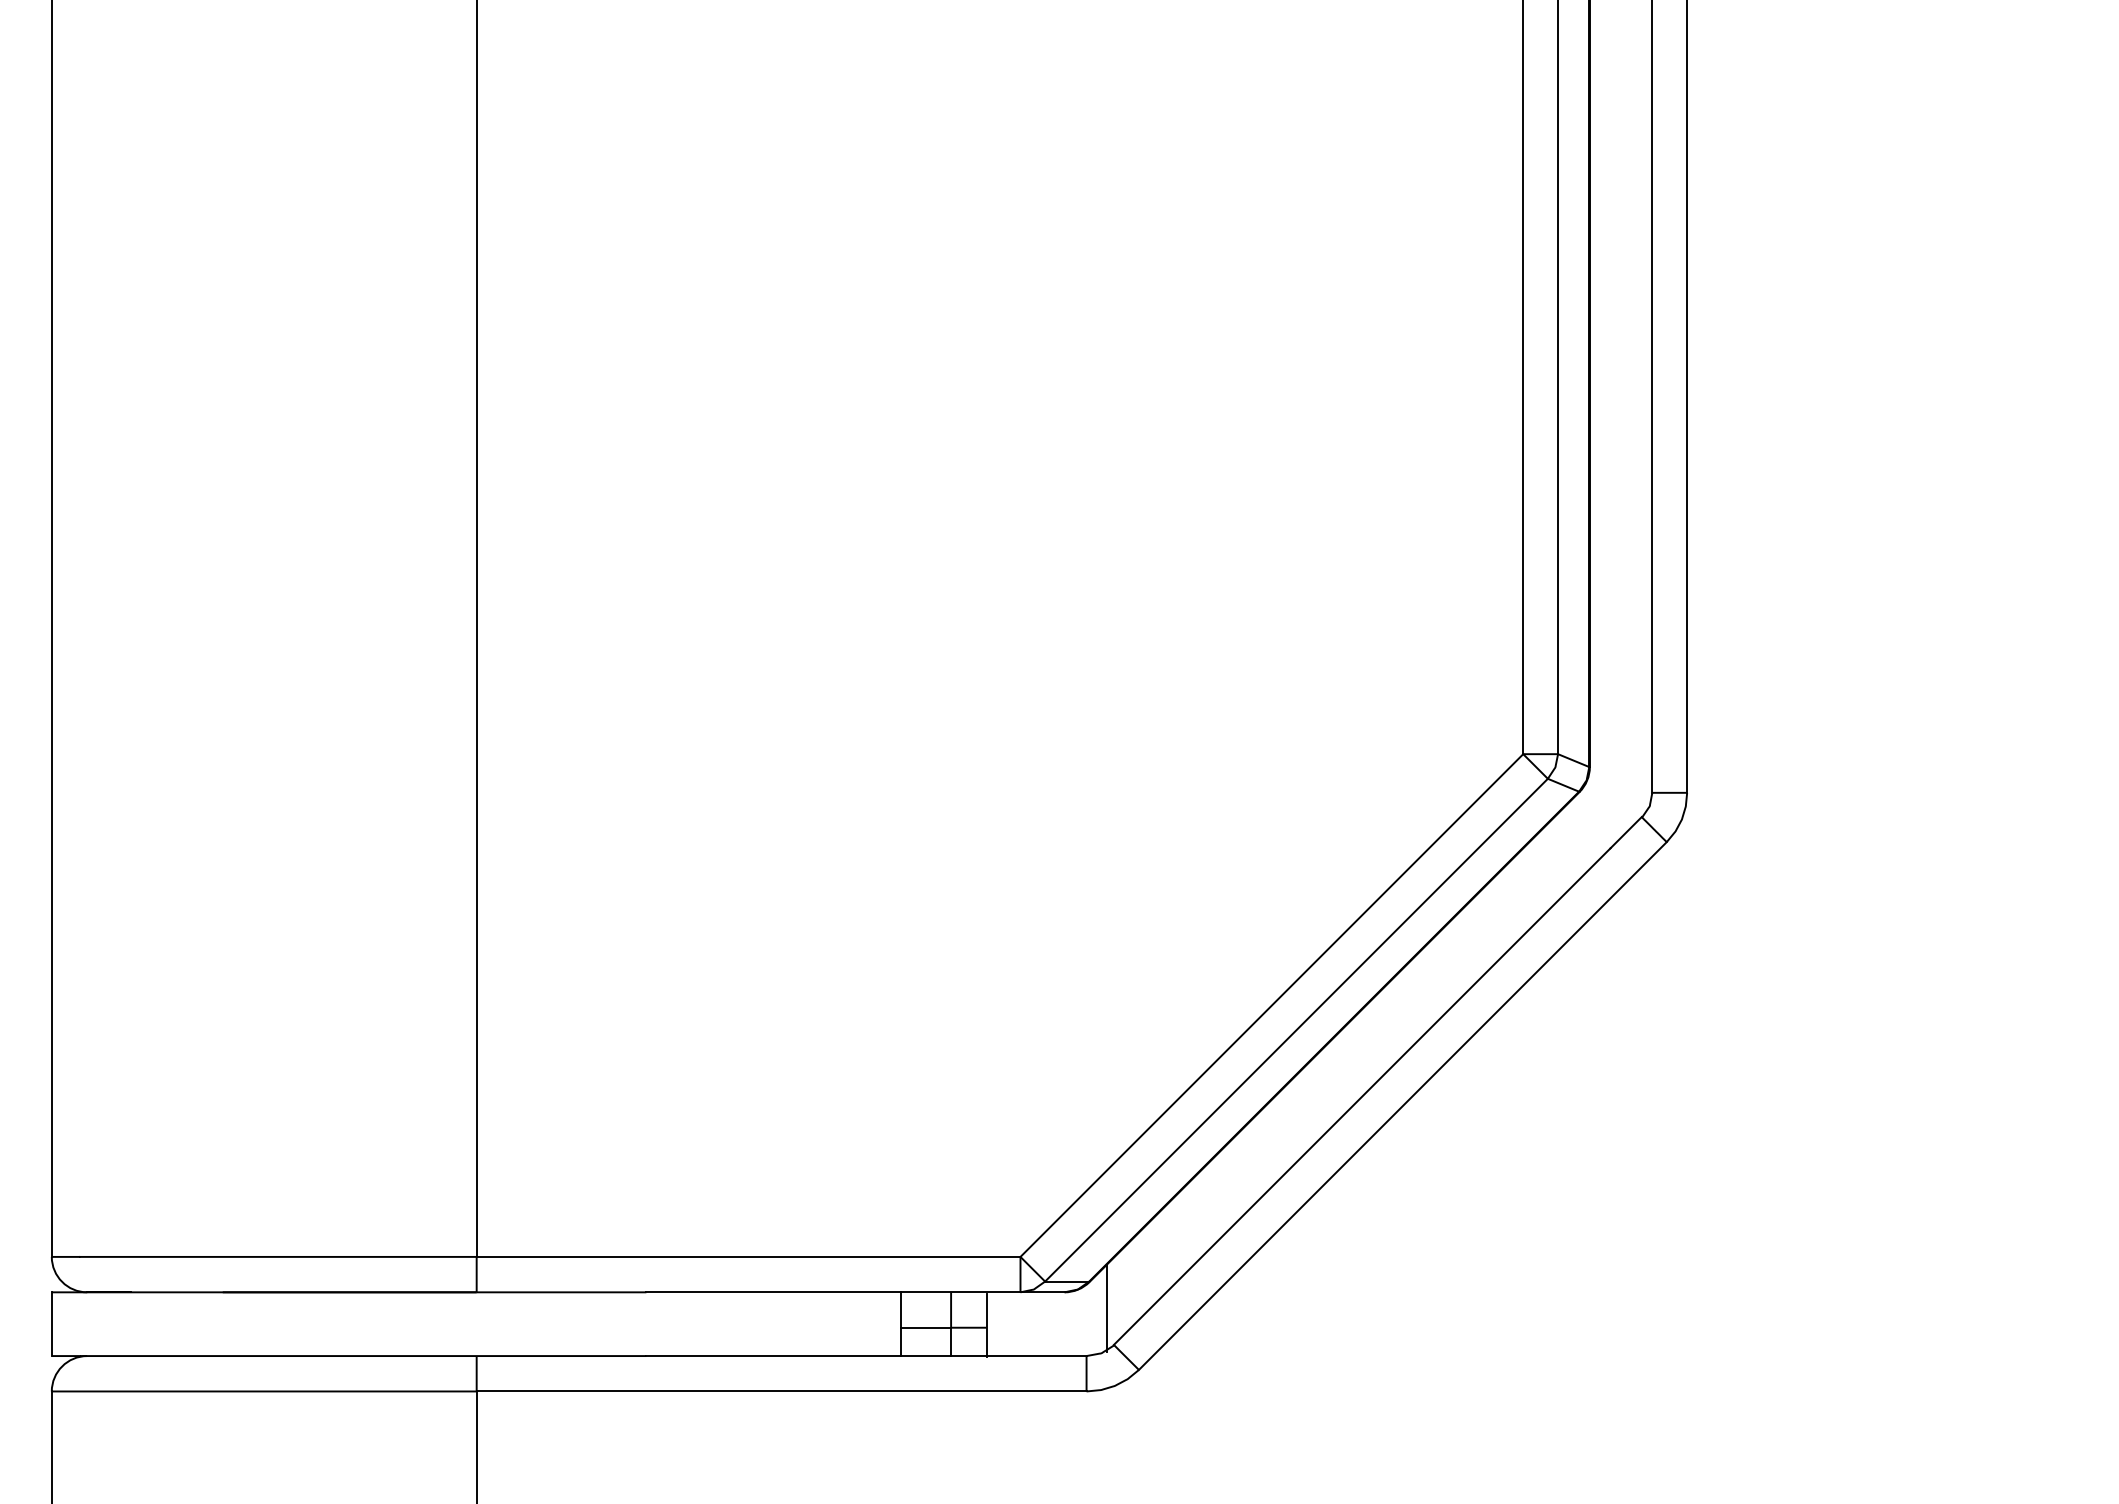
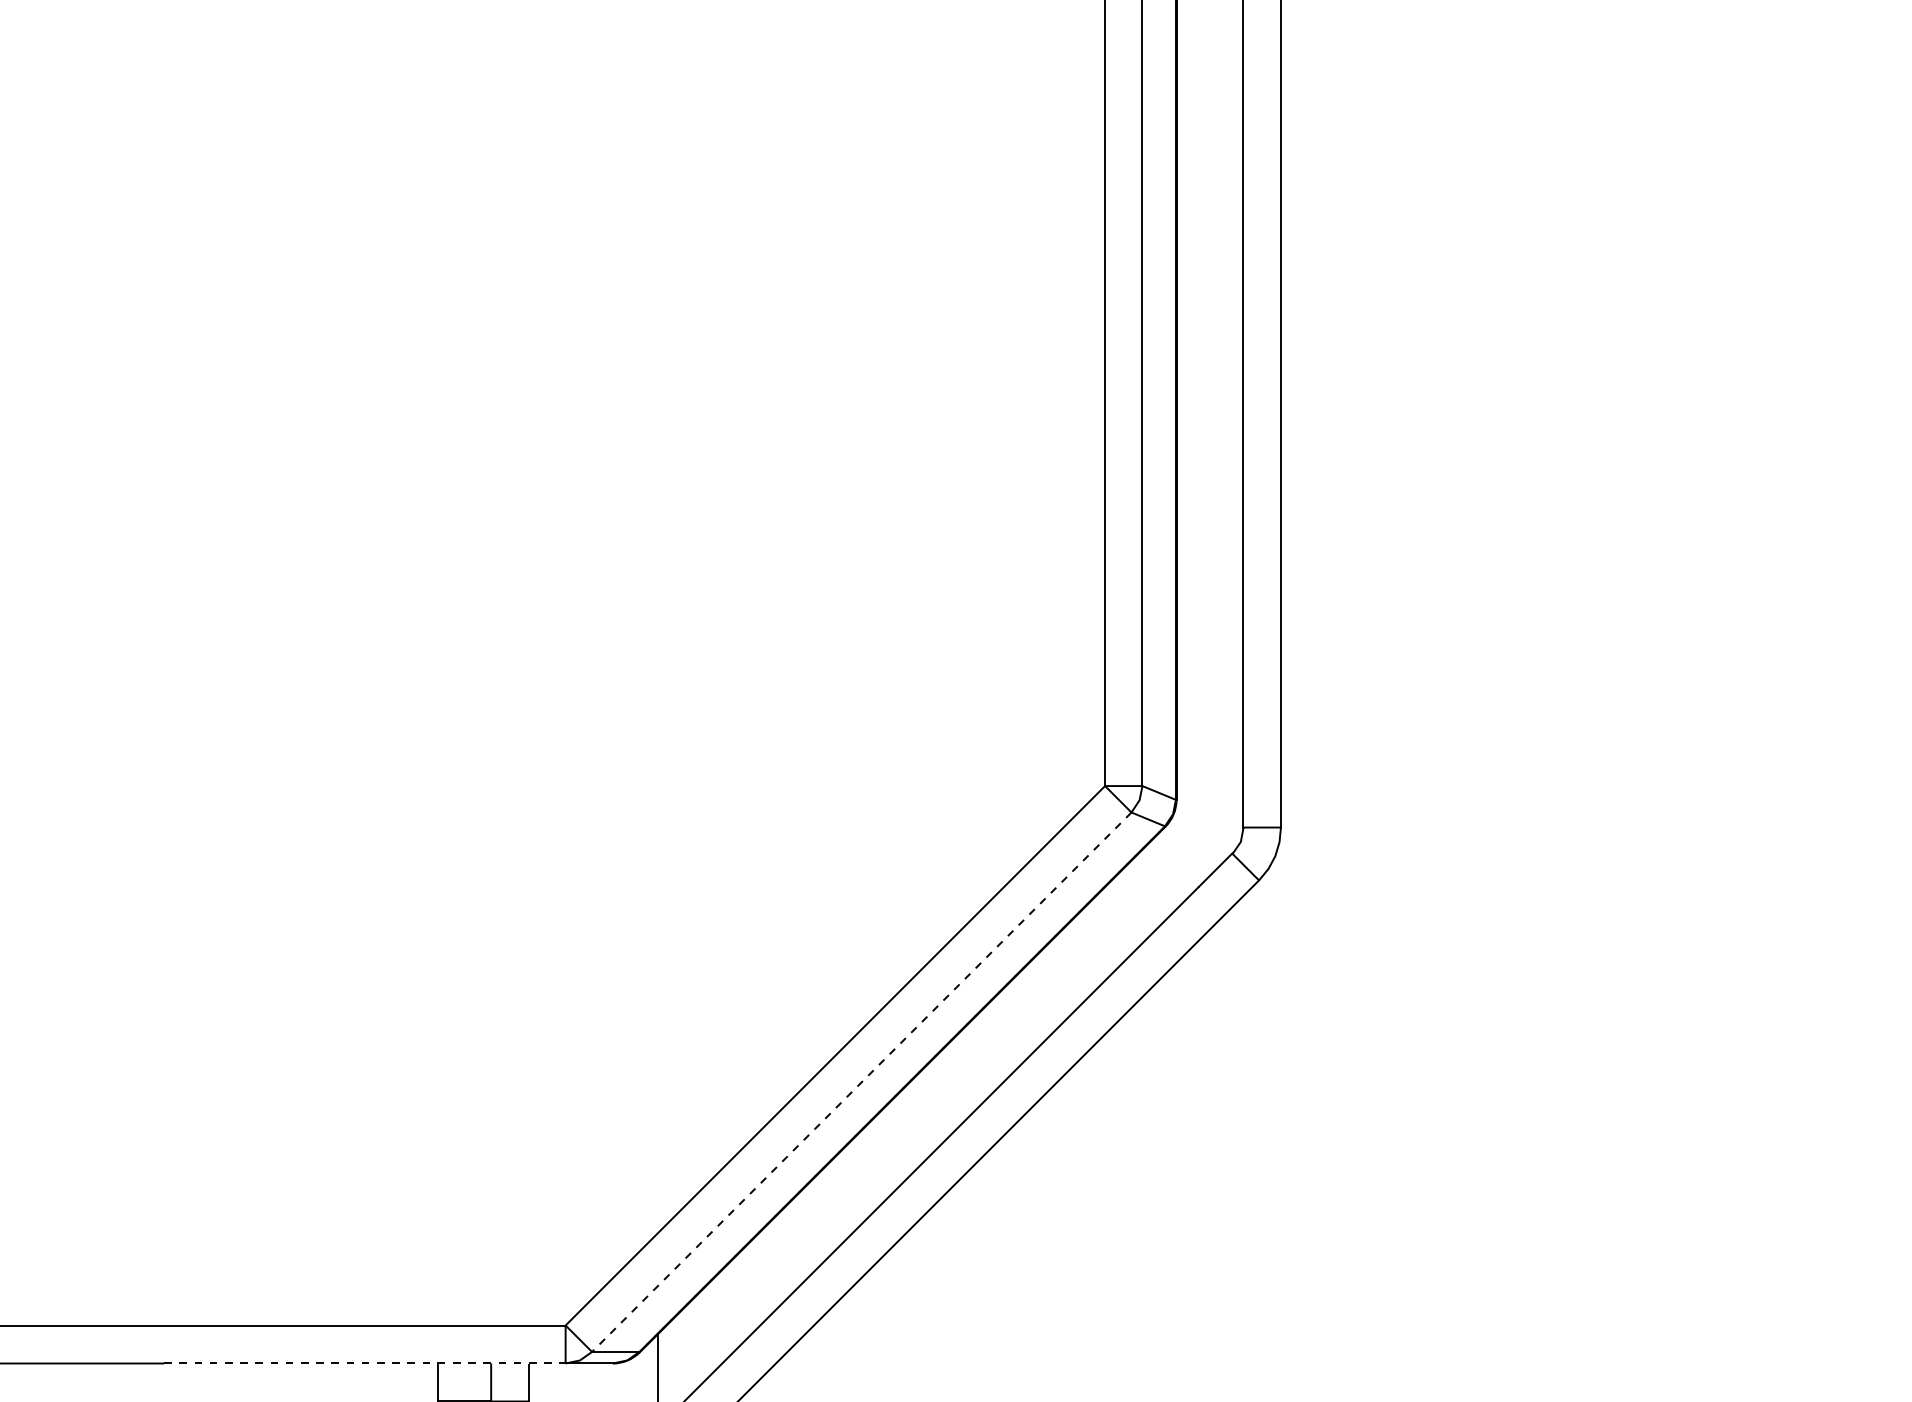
line: (1296, 1030) -> (861, 1082), solid -> dashed
line: (833, 1292) -> (364, 1363), solid -> dashed

